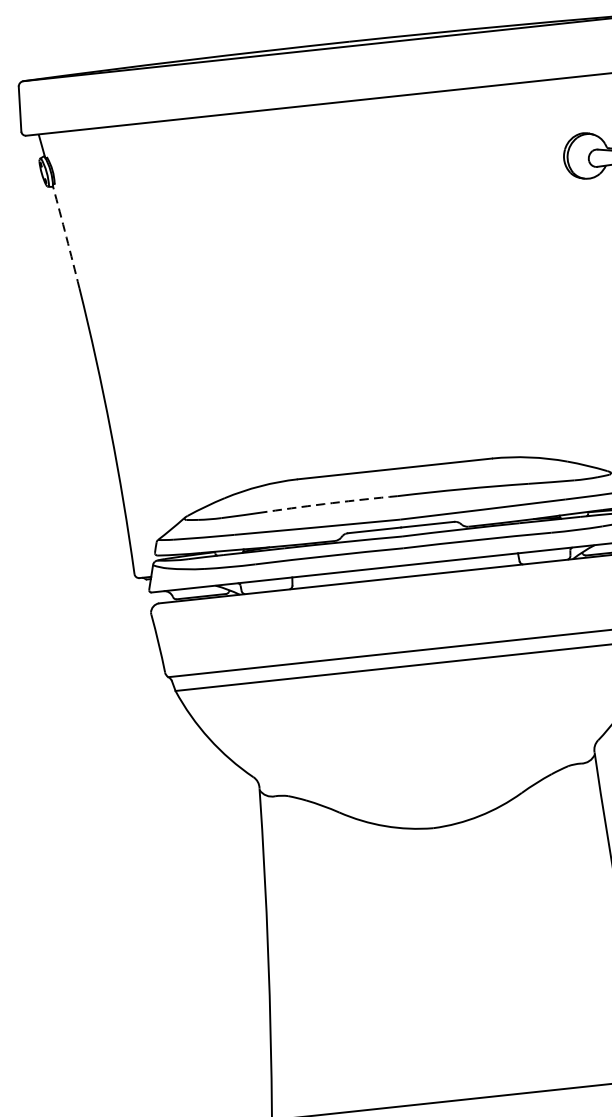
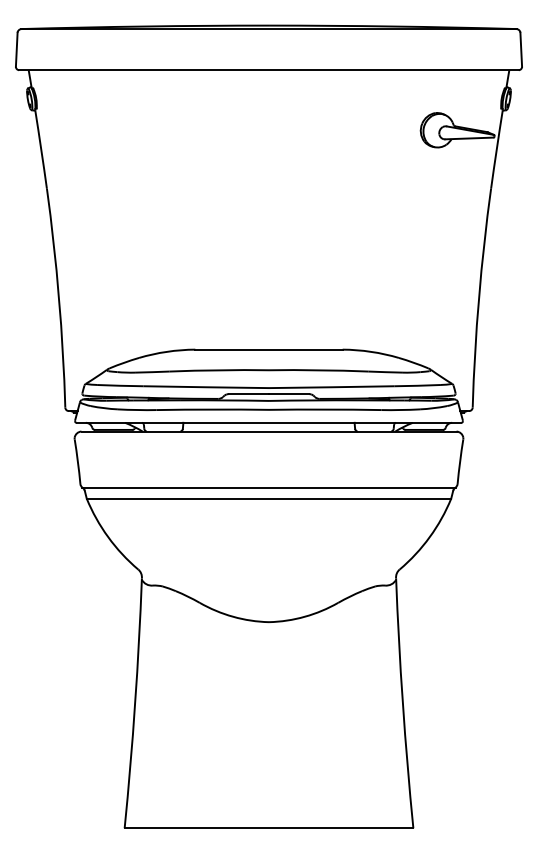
arc: (66, 237) -> (41, 149), dashed -> solid
arc: (332, 503) -> (219, 370), dashed -> solid

